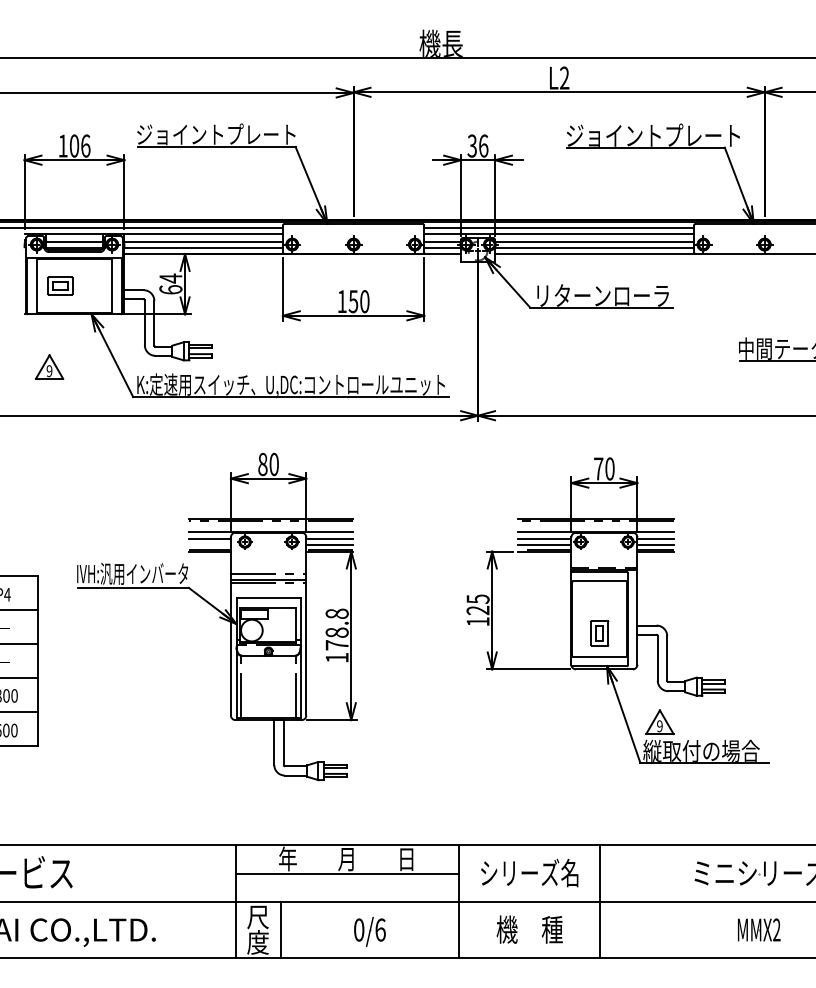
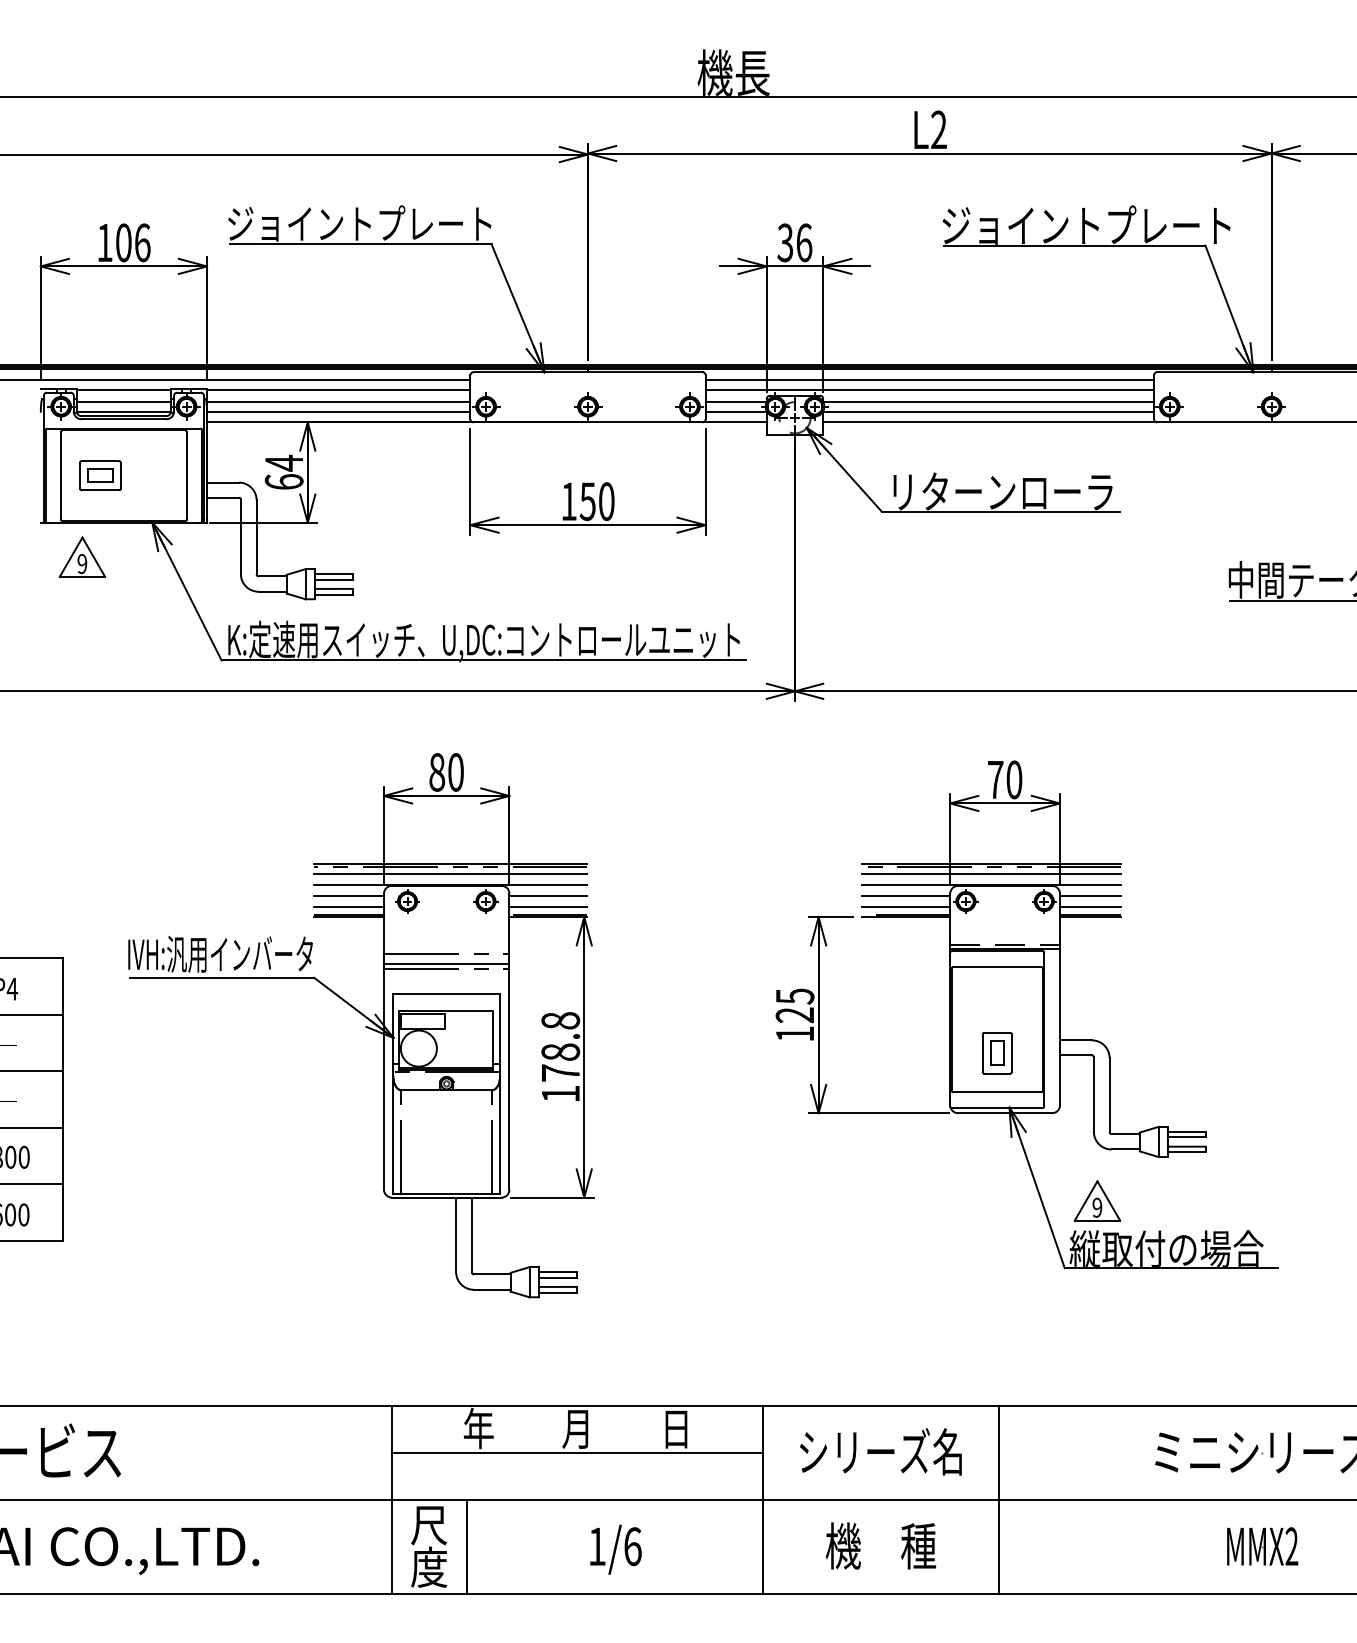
part: (49, 366) -> (82, 556), moved
line: (271, 525) -> (451, 873), added
line: (596, 525) -> (991, 873), added
line: (209, 545) -> (348, 907), added
text: (359, 929) -> (597, 1545), 0/6 -> 1/6

